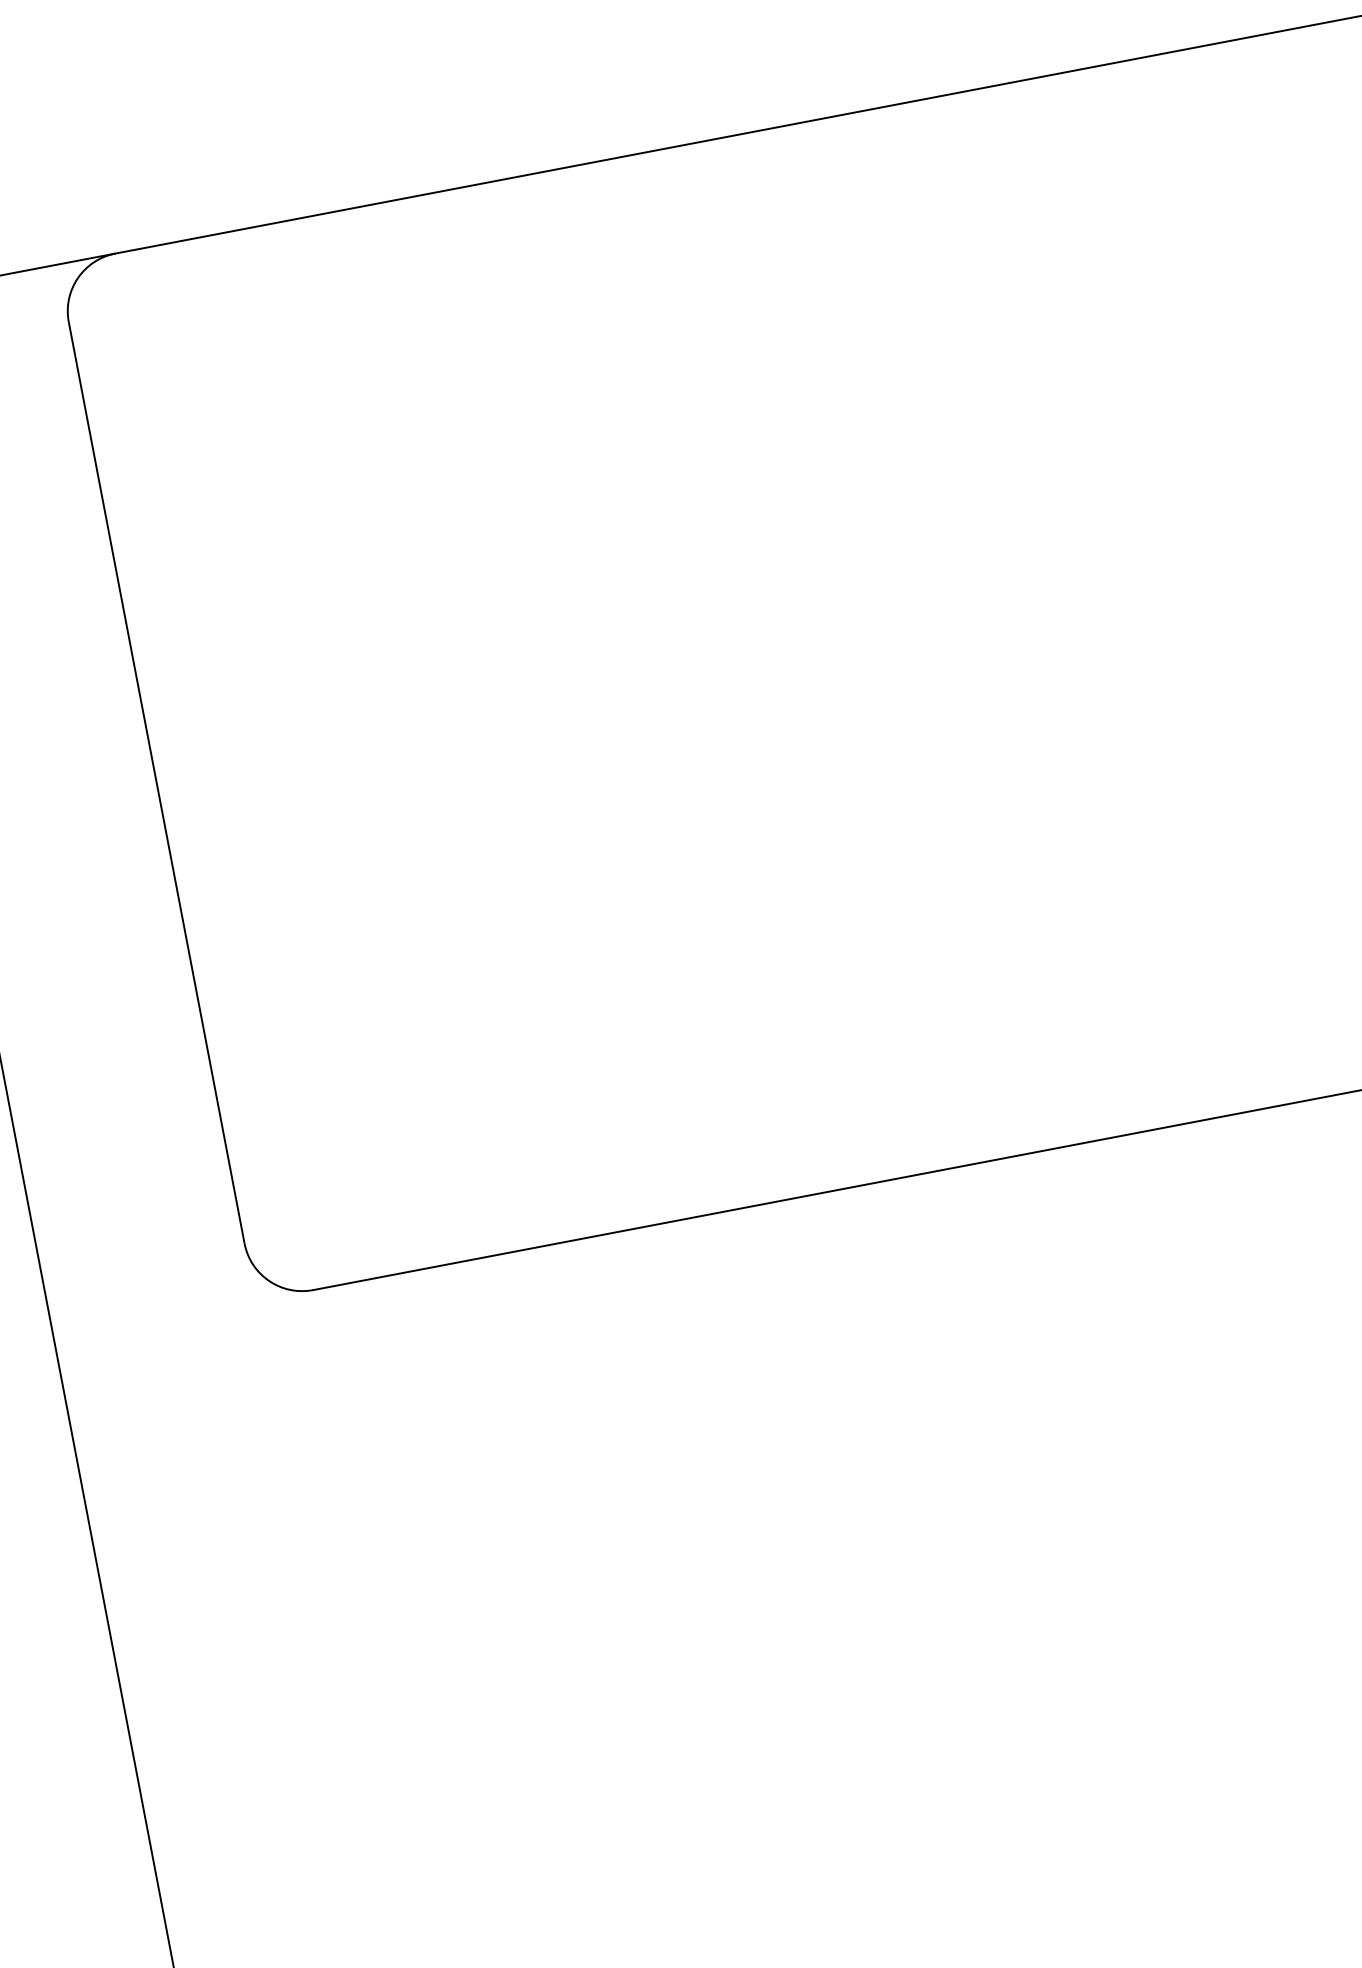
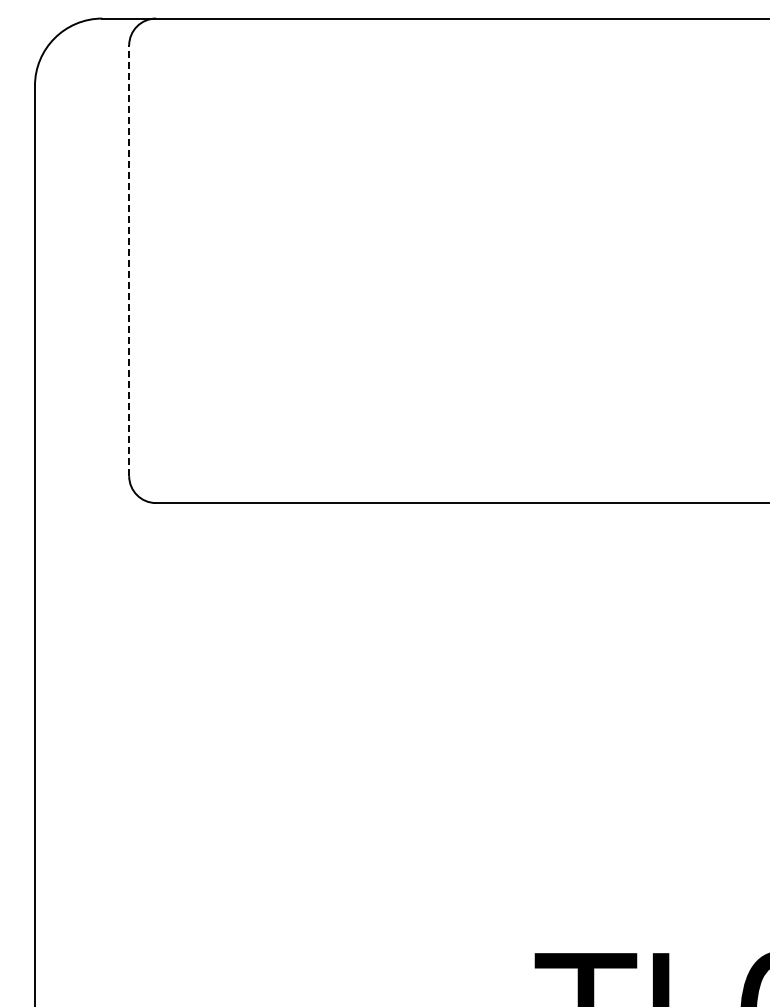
line: (157, 782) -> (129, 260), solid -> dashed

